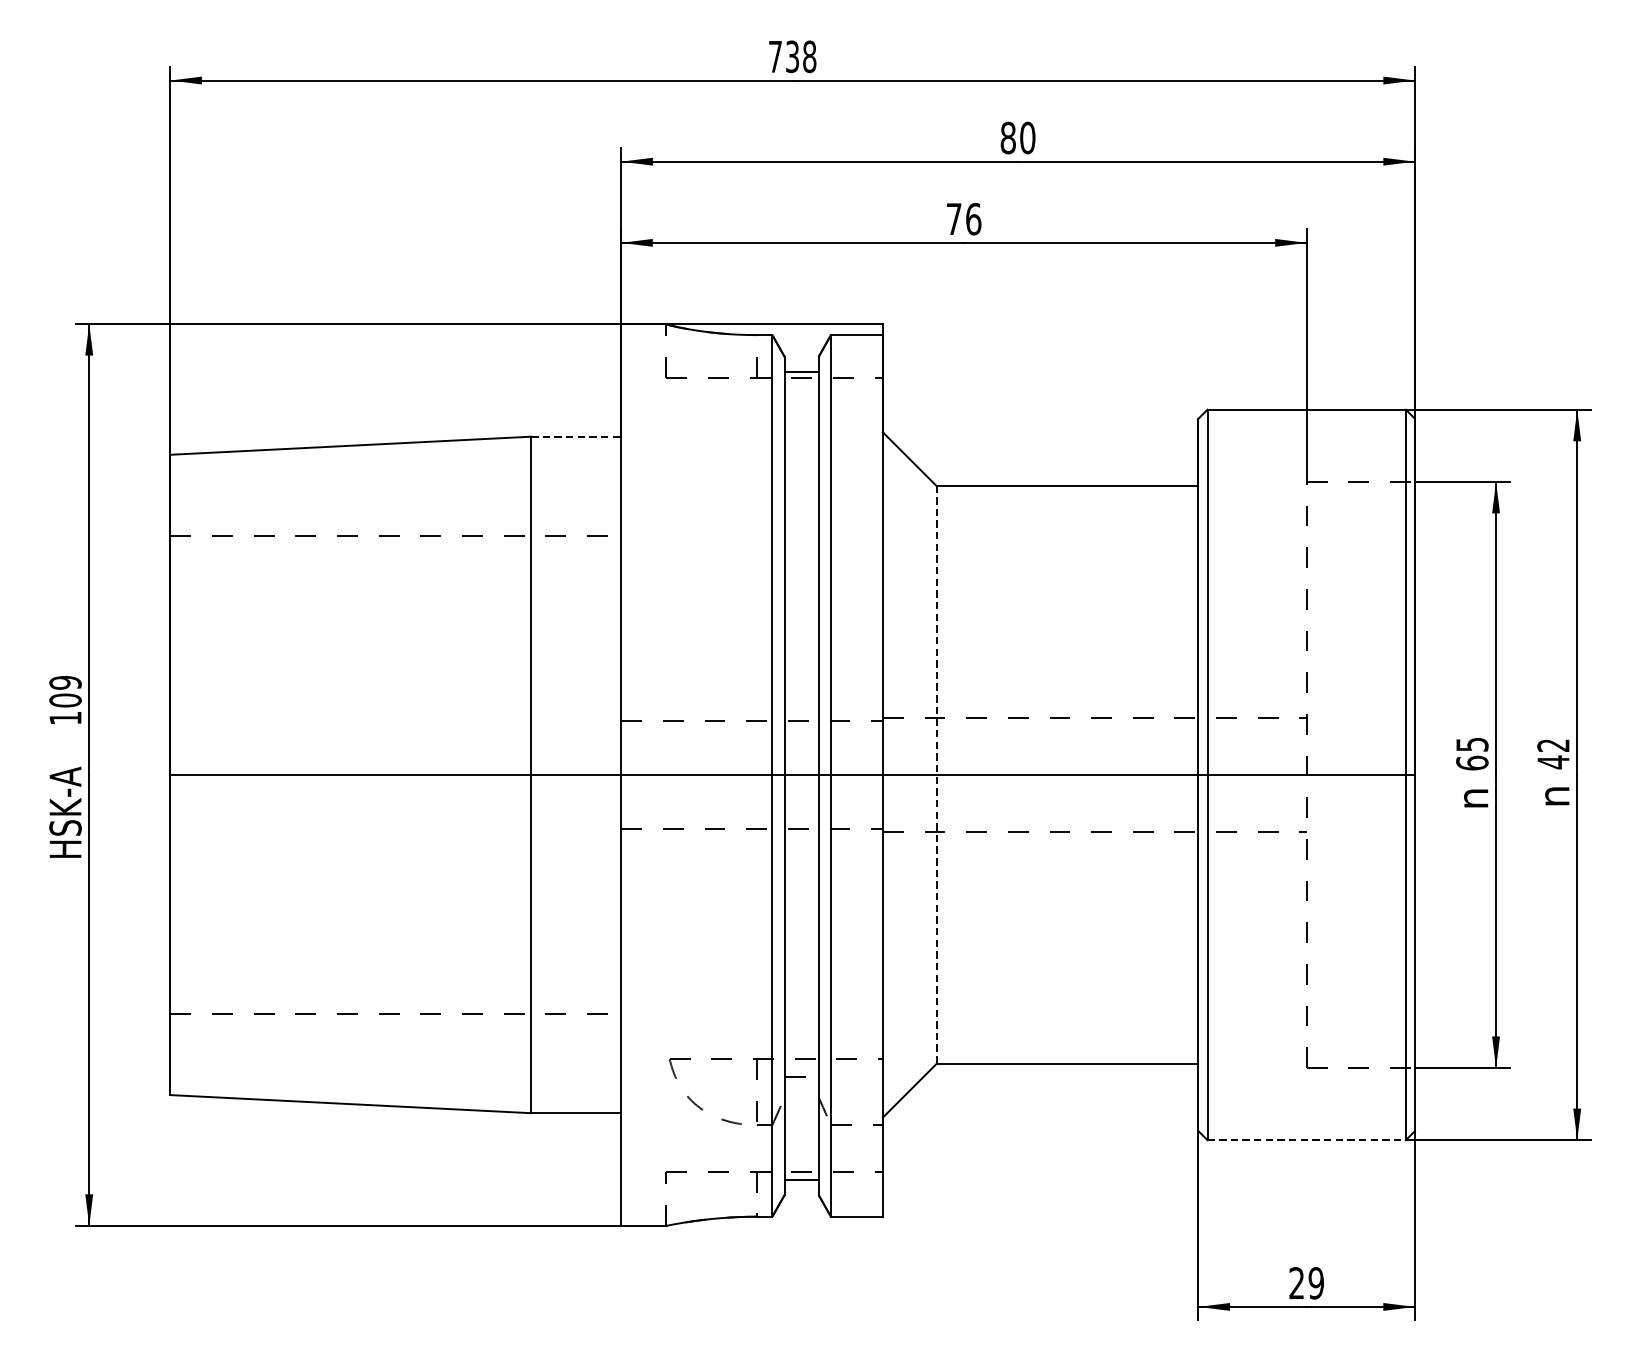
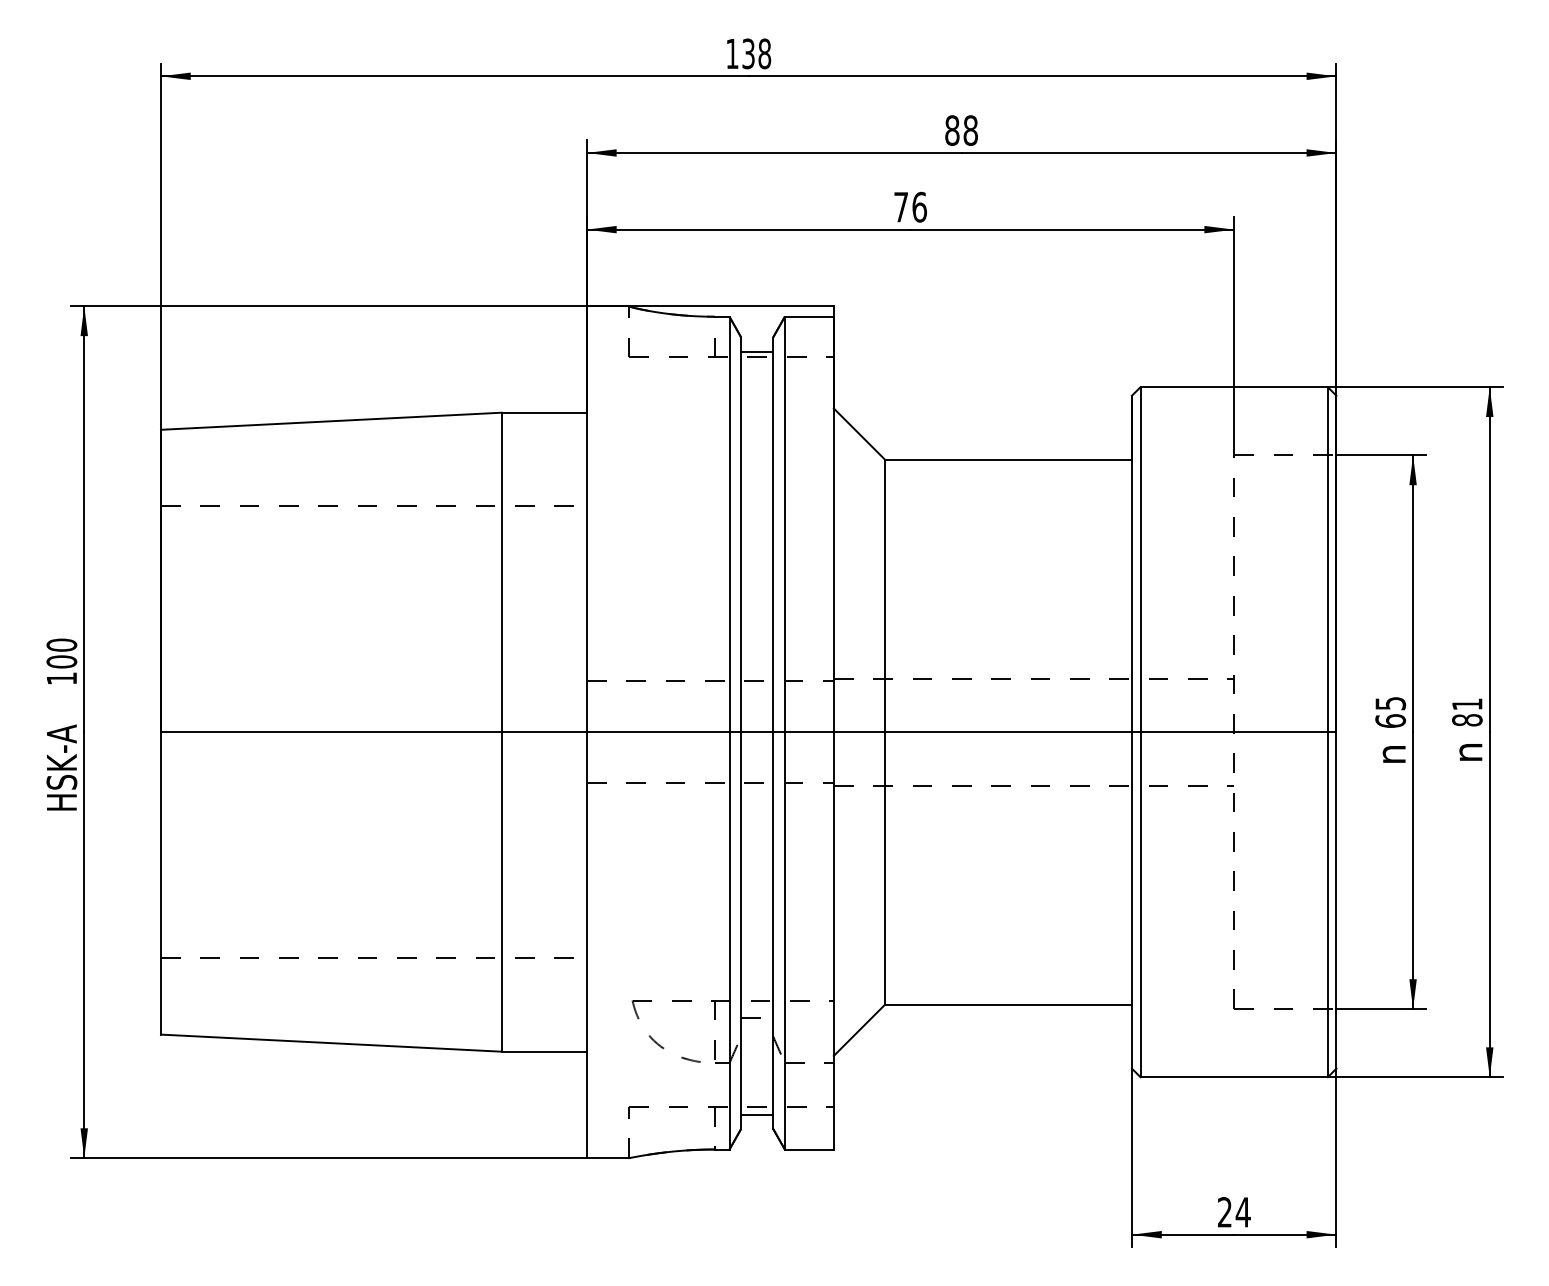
text: (775, 56) -> (732, 53), 738 -> 138
text: (1027, 137) -> (970, 130), 80 -> 88
line: (576, 436) -> (544, 412), dashed -> solid
text: (65, 682) -> (61, 644), 109 -> 100
text: (1553, 754) -> (1467, 712), 42 -> 81
line: (936, 775) -> (884, 732), dashed -> solid
line: (1307, 1140) -> (1234, 1077), dashed -> solid
text: (1315, 1283) -> (1242, 1212), 29 -> 24

